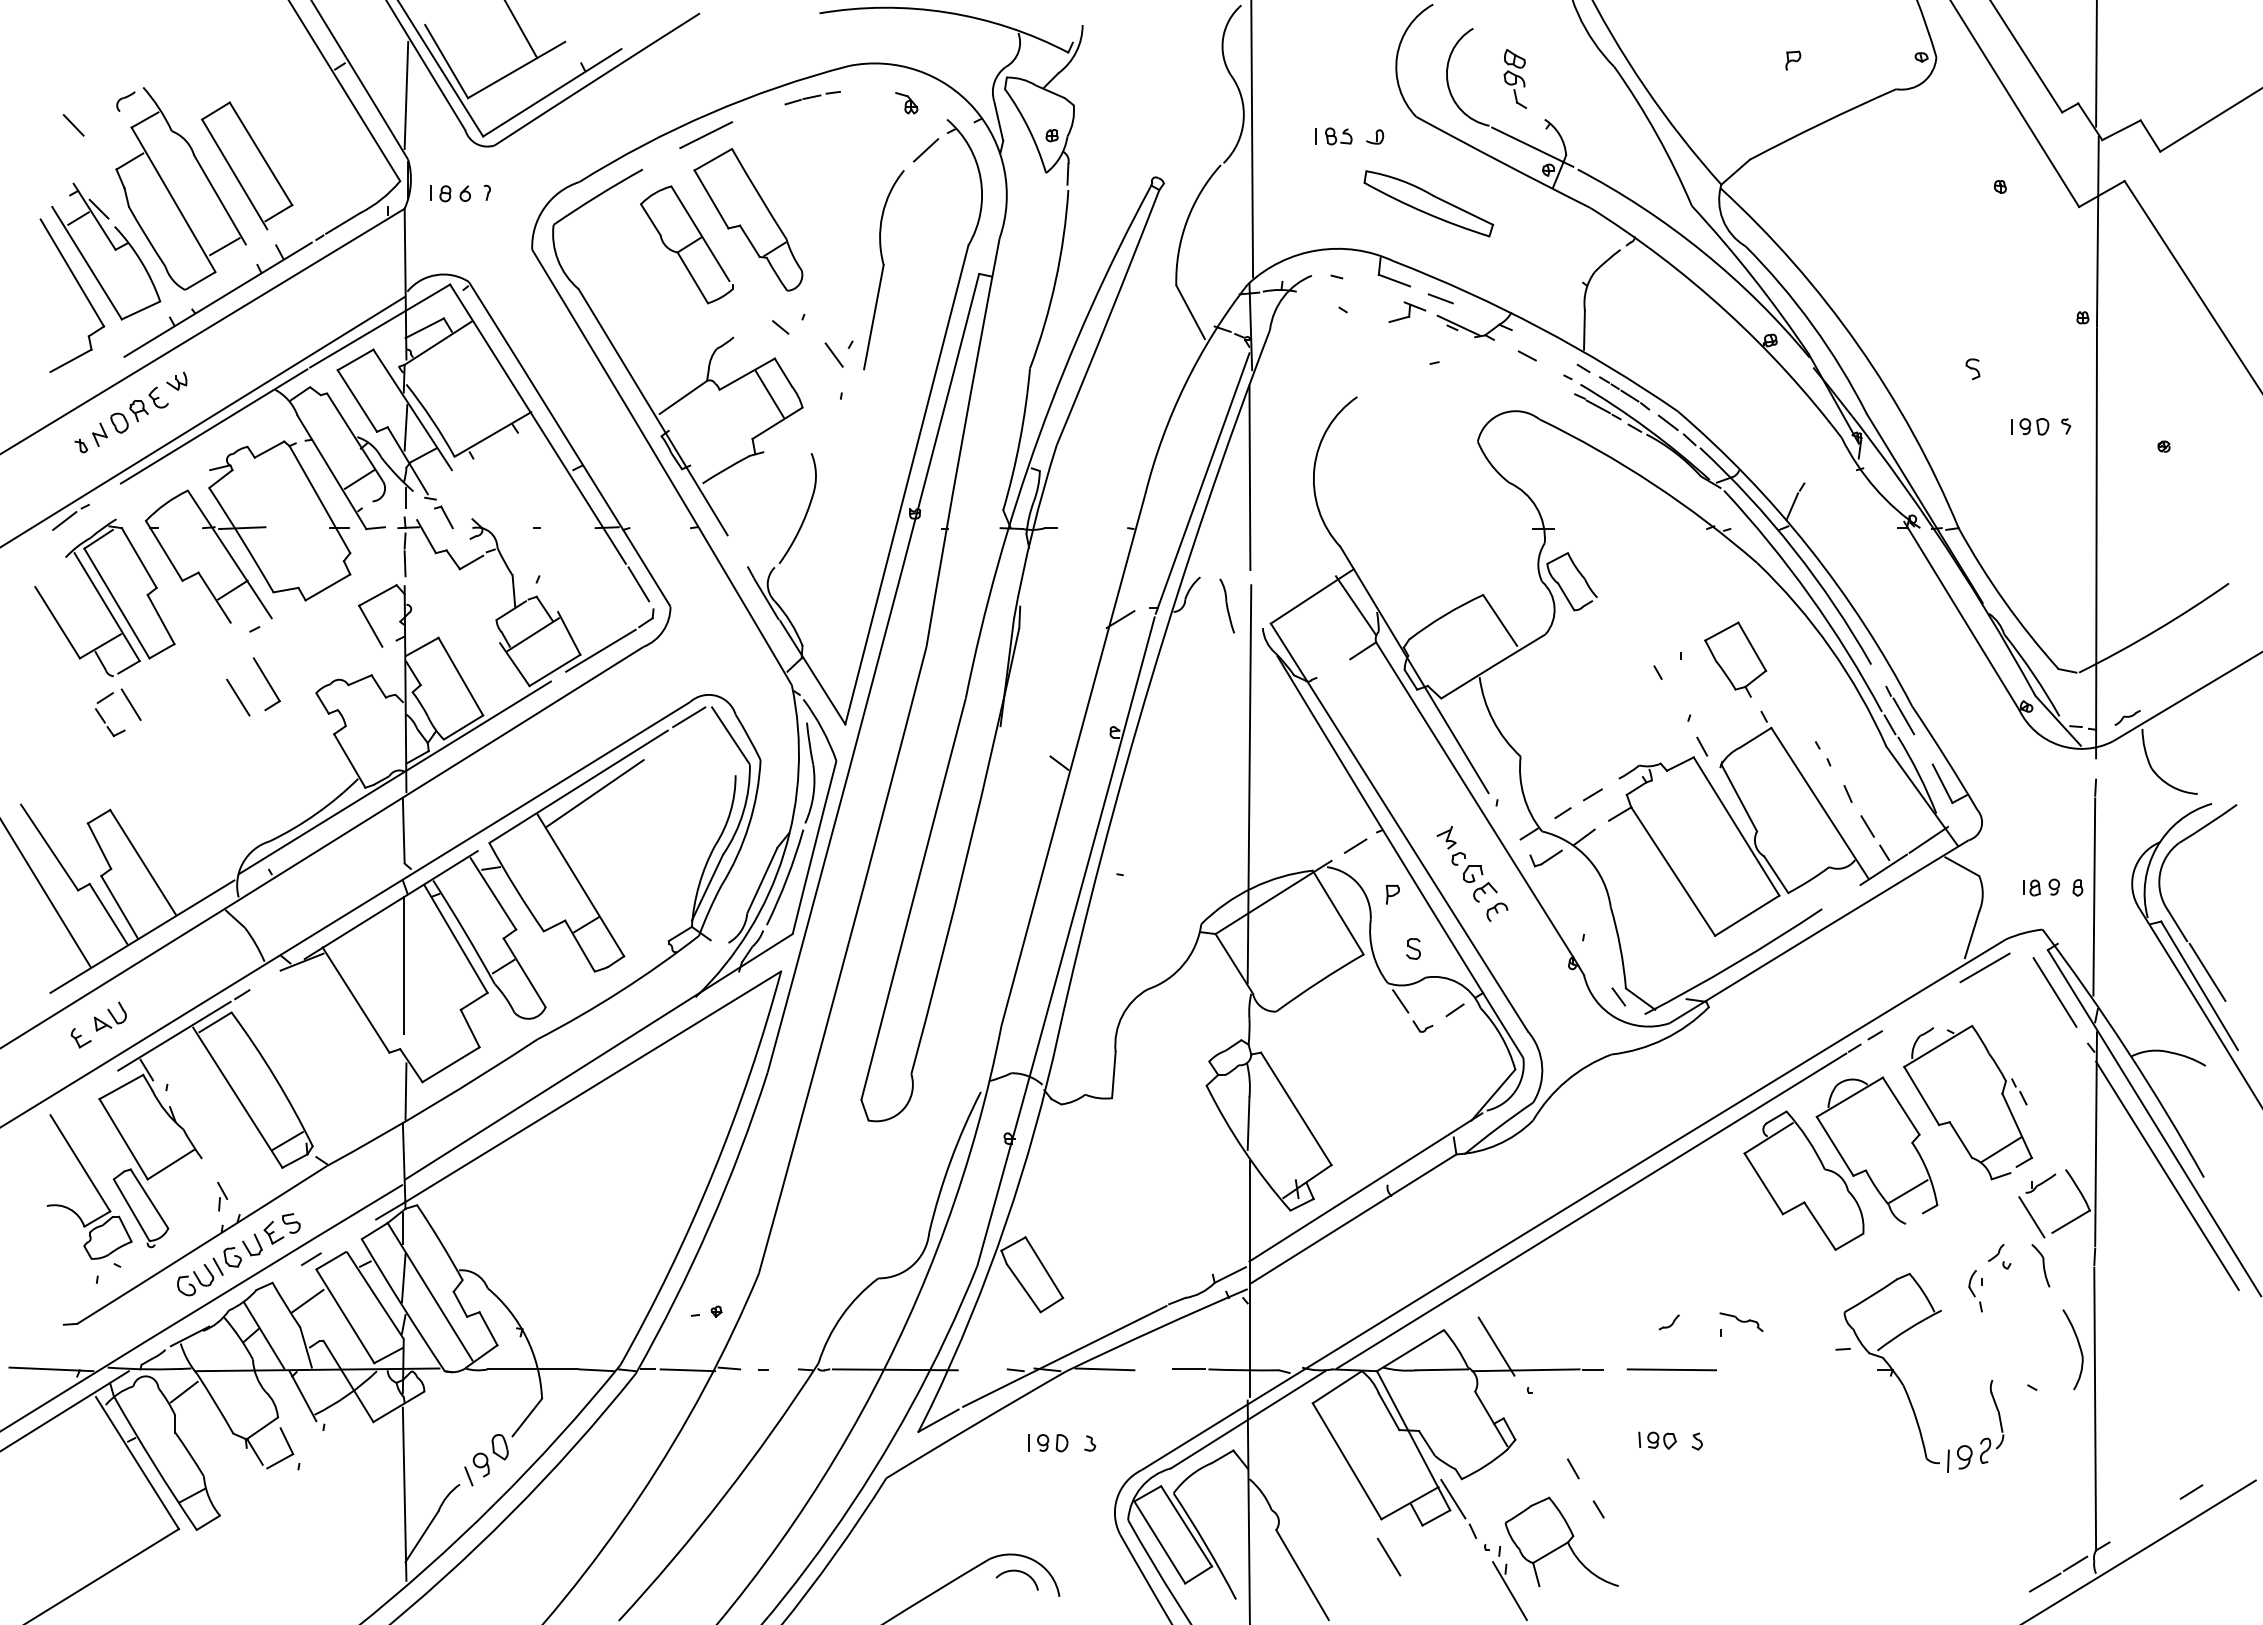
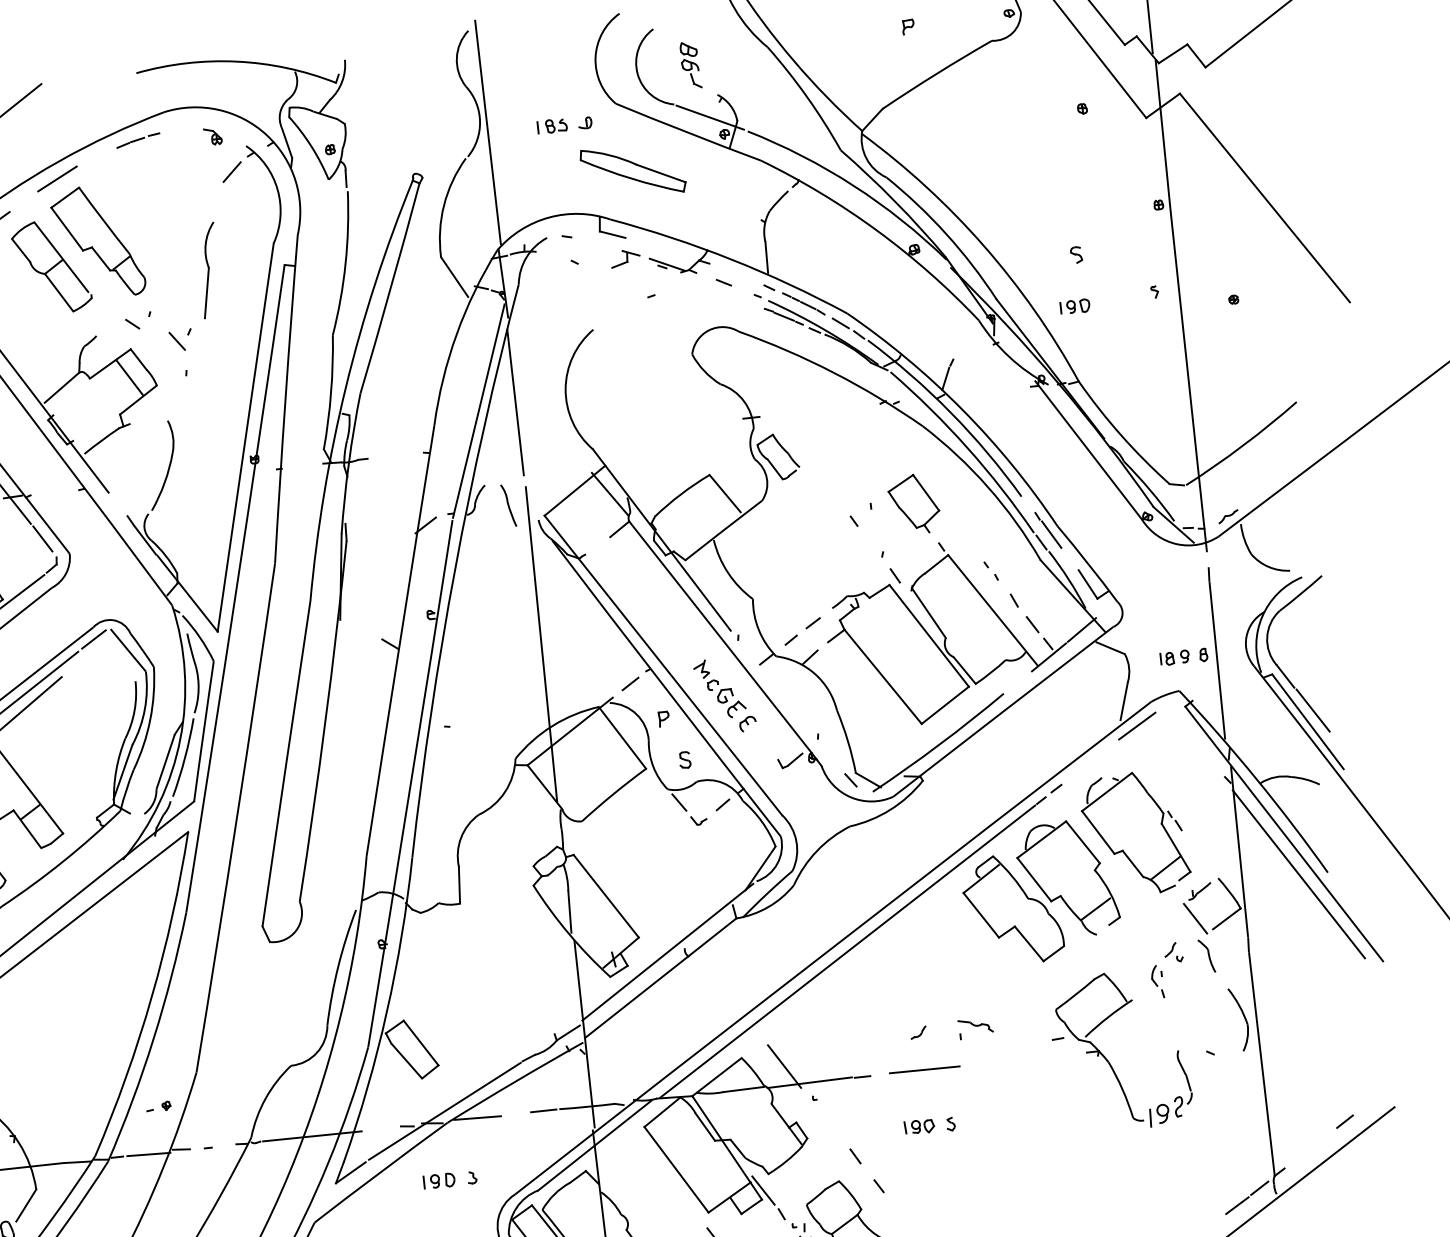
part: (883, 270) -> (208, 270), size x0.6
line: (1440, 298) -> (650, 244), removed
part: (2030, 426) -> (1075, 306), moved
part: (1545, 858) -> (790, 761), moved
line: (2054, 992) -> (1194, 739), removed

